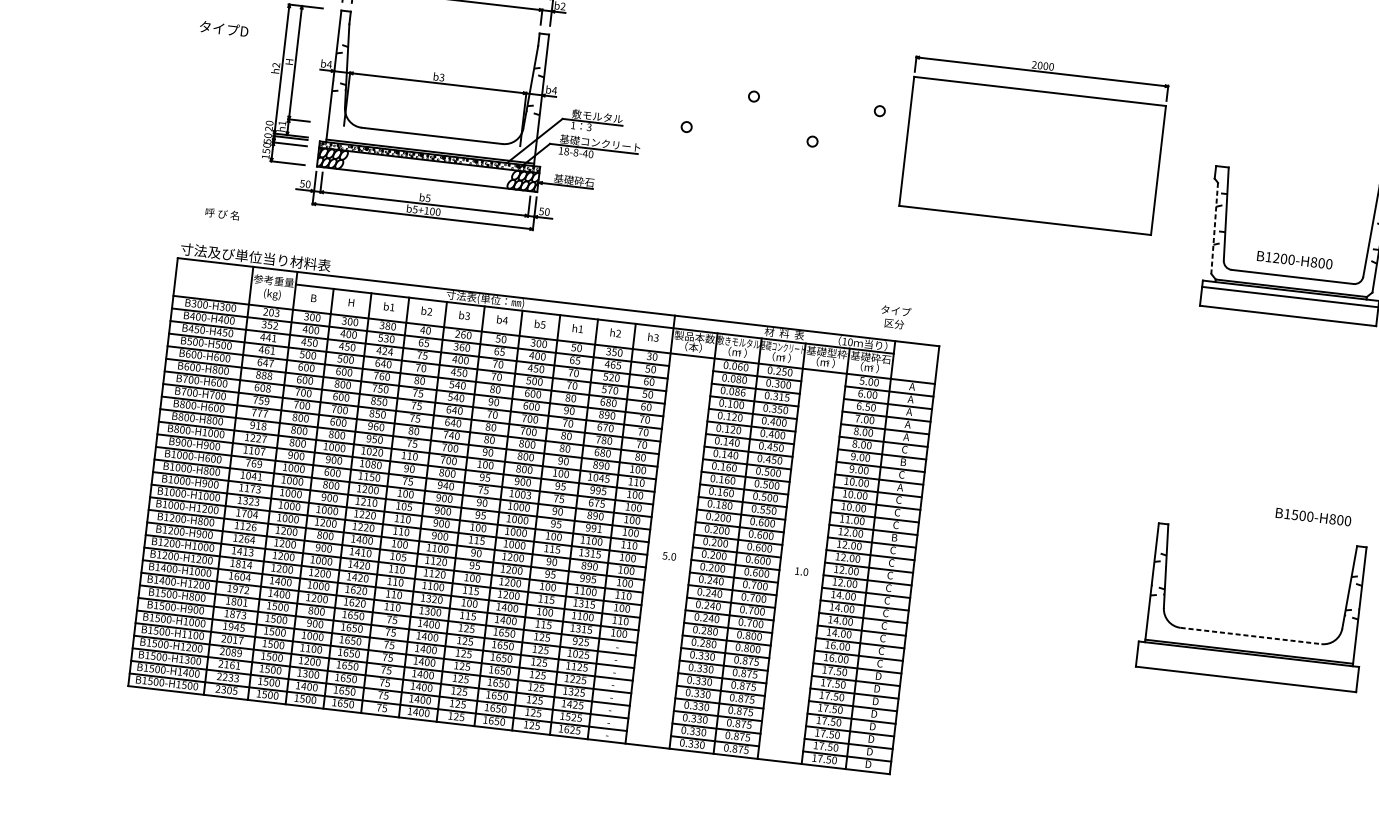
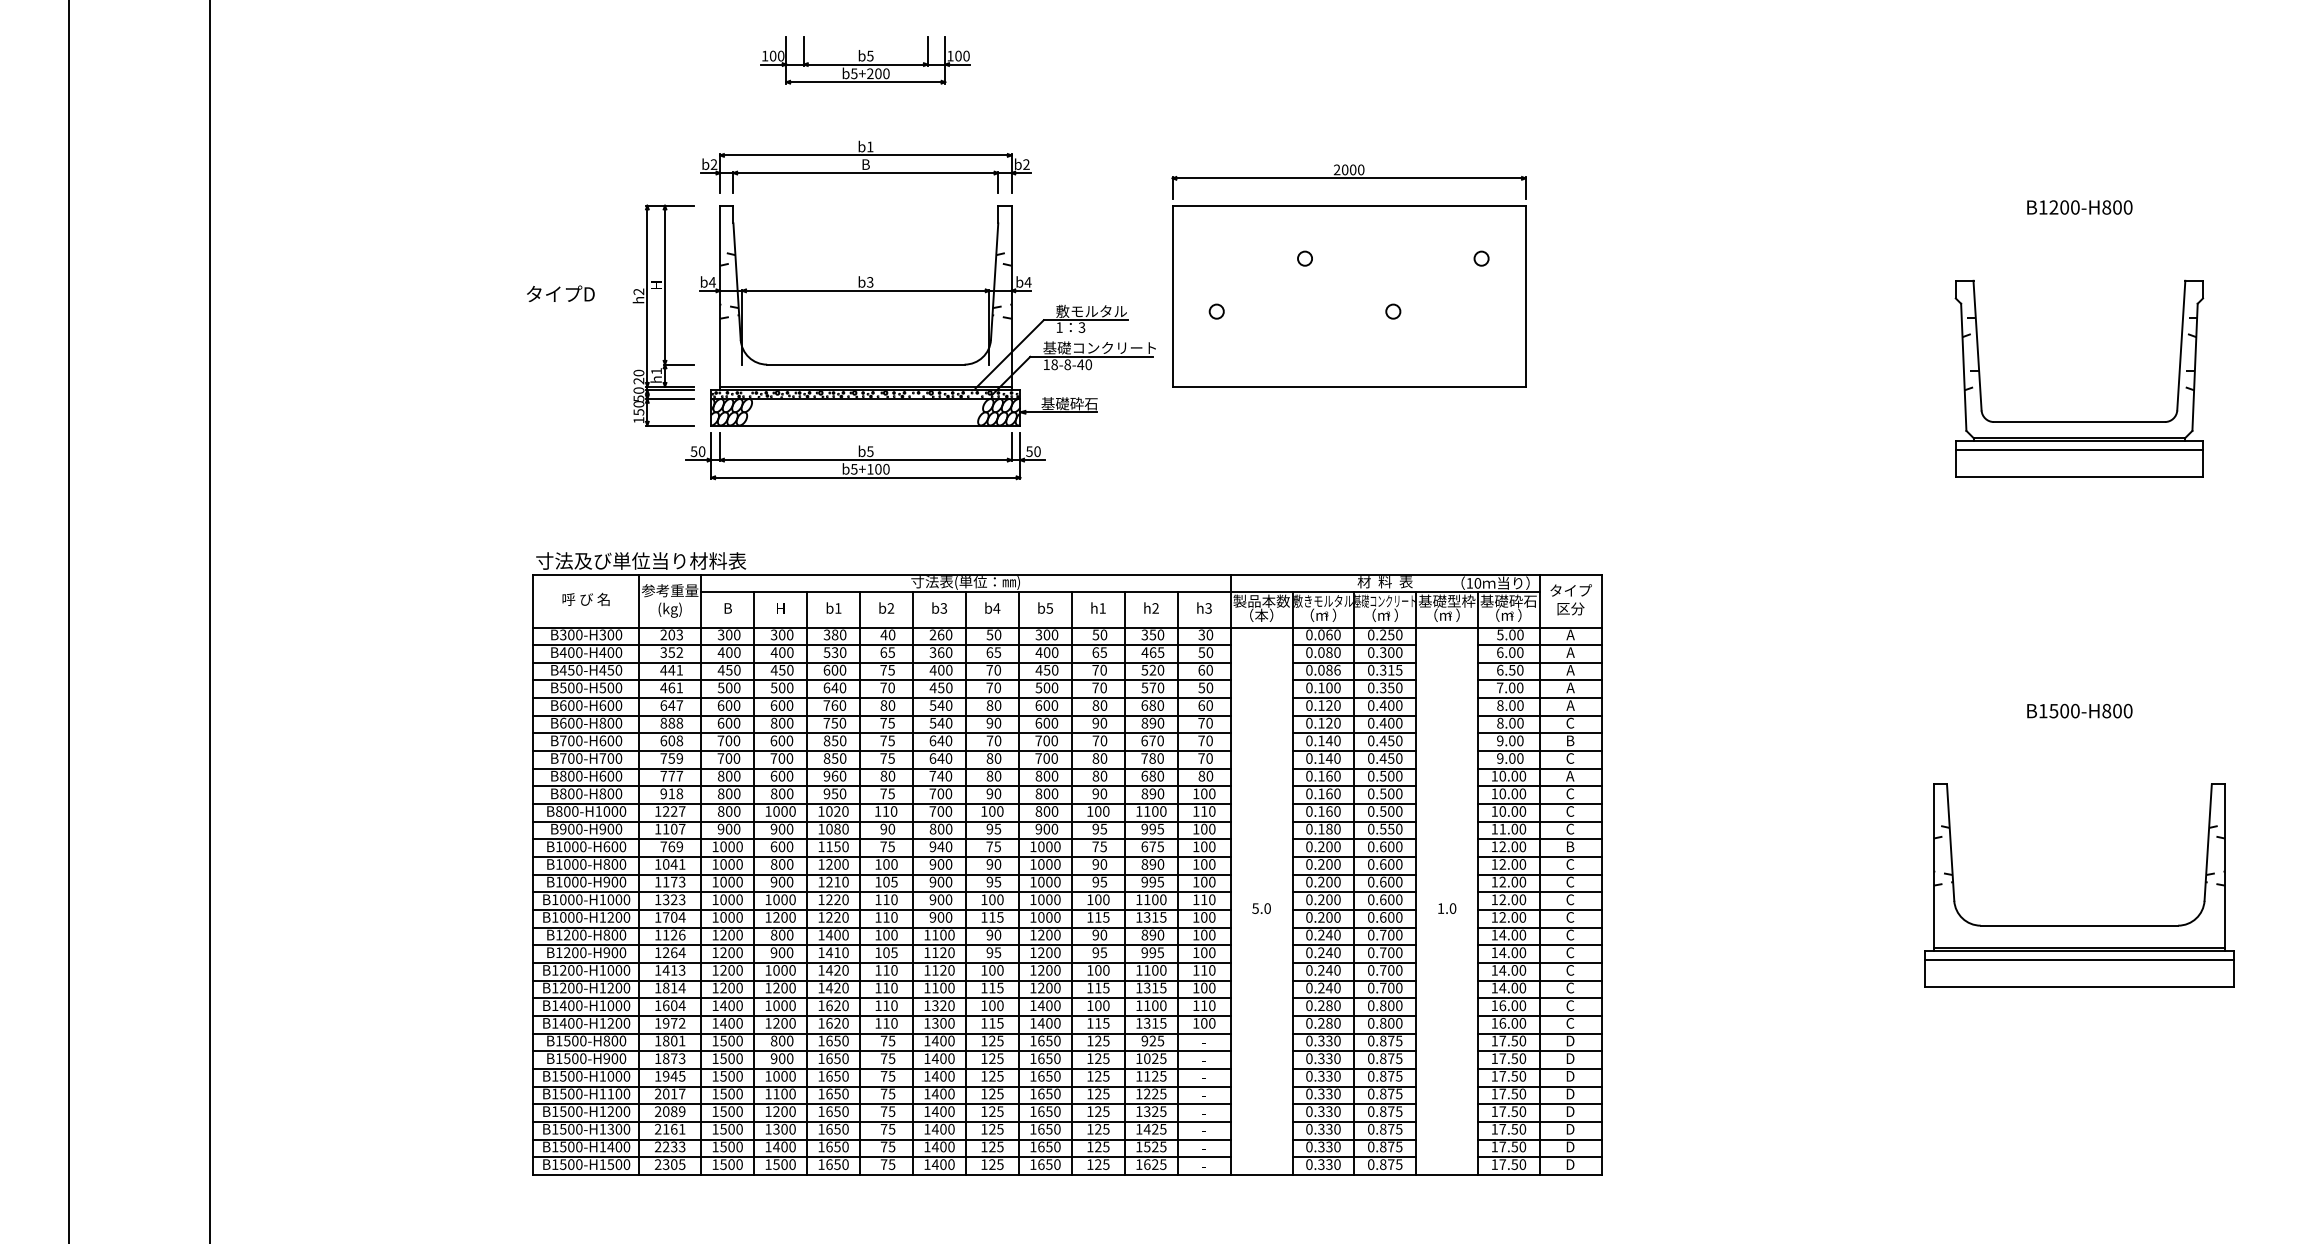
text: (223, 28) -> (560, 293), moved
part: (1033, 141) -> (1348, 275), moved
text: (222, 213) -> (585, 598), moved
line: (1214, 228) -> (1963, 367), dashed -> solid
text: (1294, 260) -> (2079, 207), moved
text: (894, 317) -> (1570, 599), moved
text: (384, 350) -> (834, 669), 424 -> 600
text: (601, 478) -> (1155, 811), 1045 -> 1100
text: (529, 495) -> (1057, 846), 1003 -> 1000
text: (1313, 516) -> (2079, 710), moved
text: (599, 528) -> (1160, 881), 991 -> 995
line: (1251, 635) -> (2079, 925), dashed -> solid
line: (1247, 660) -> (2078, 960), added

